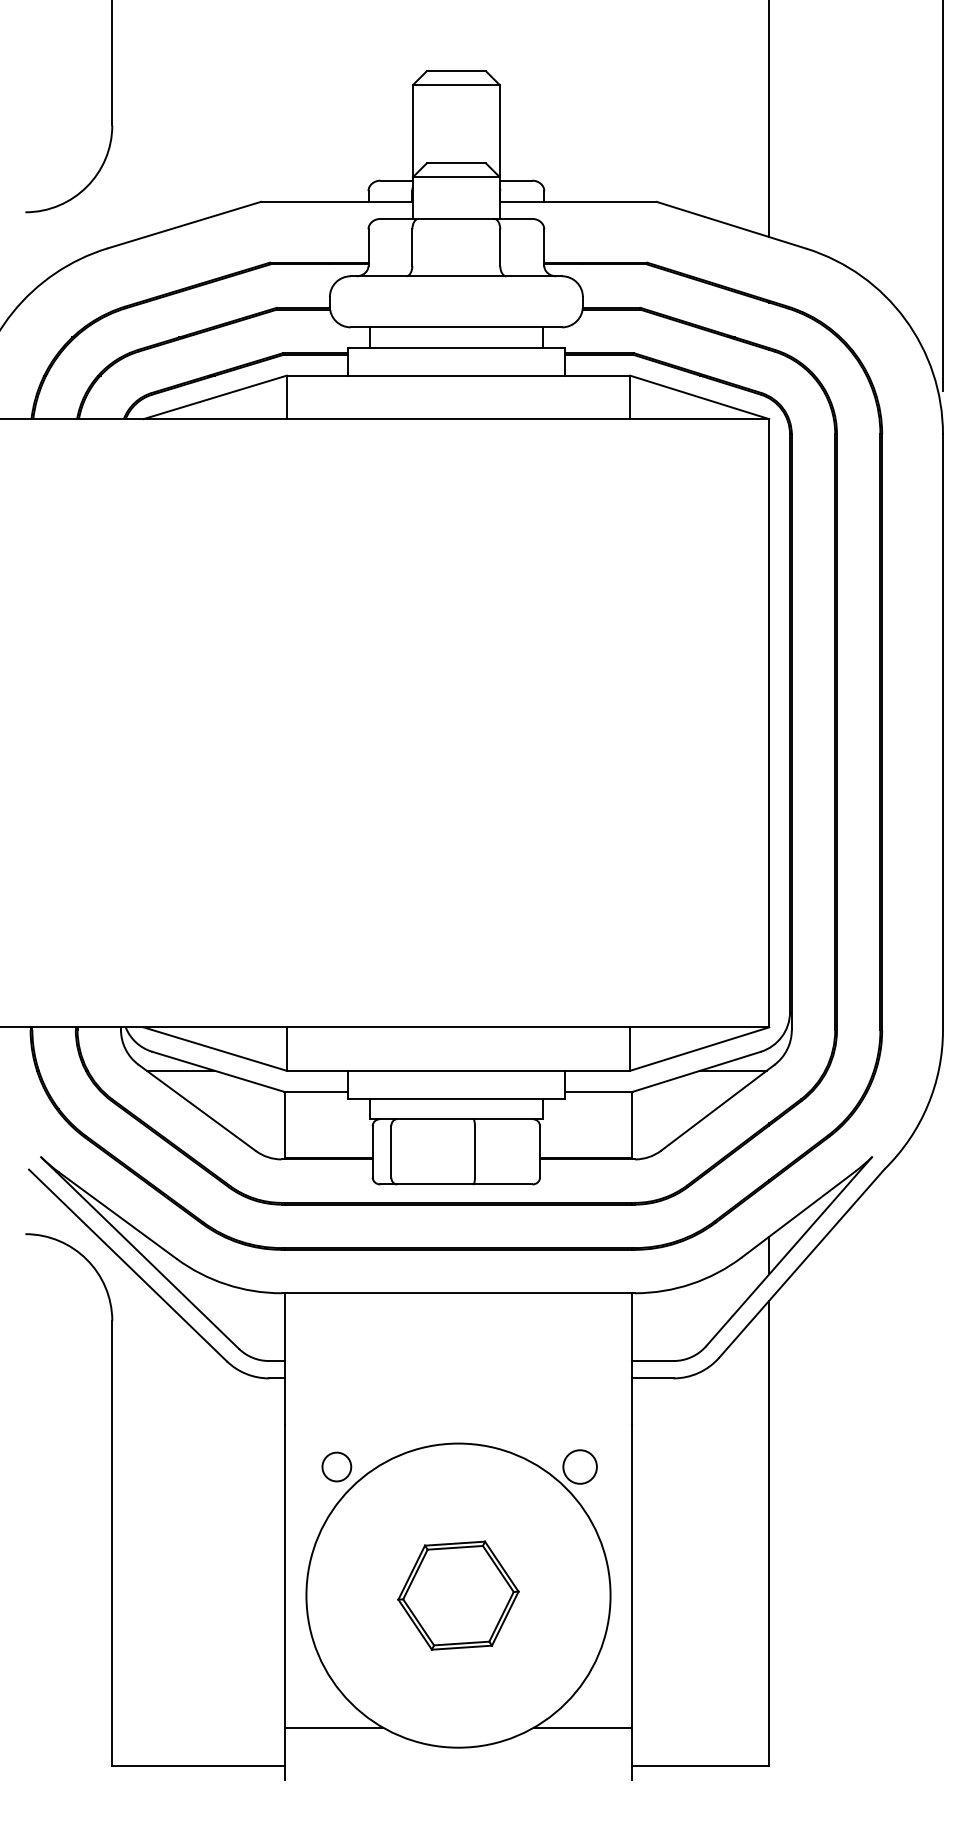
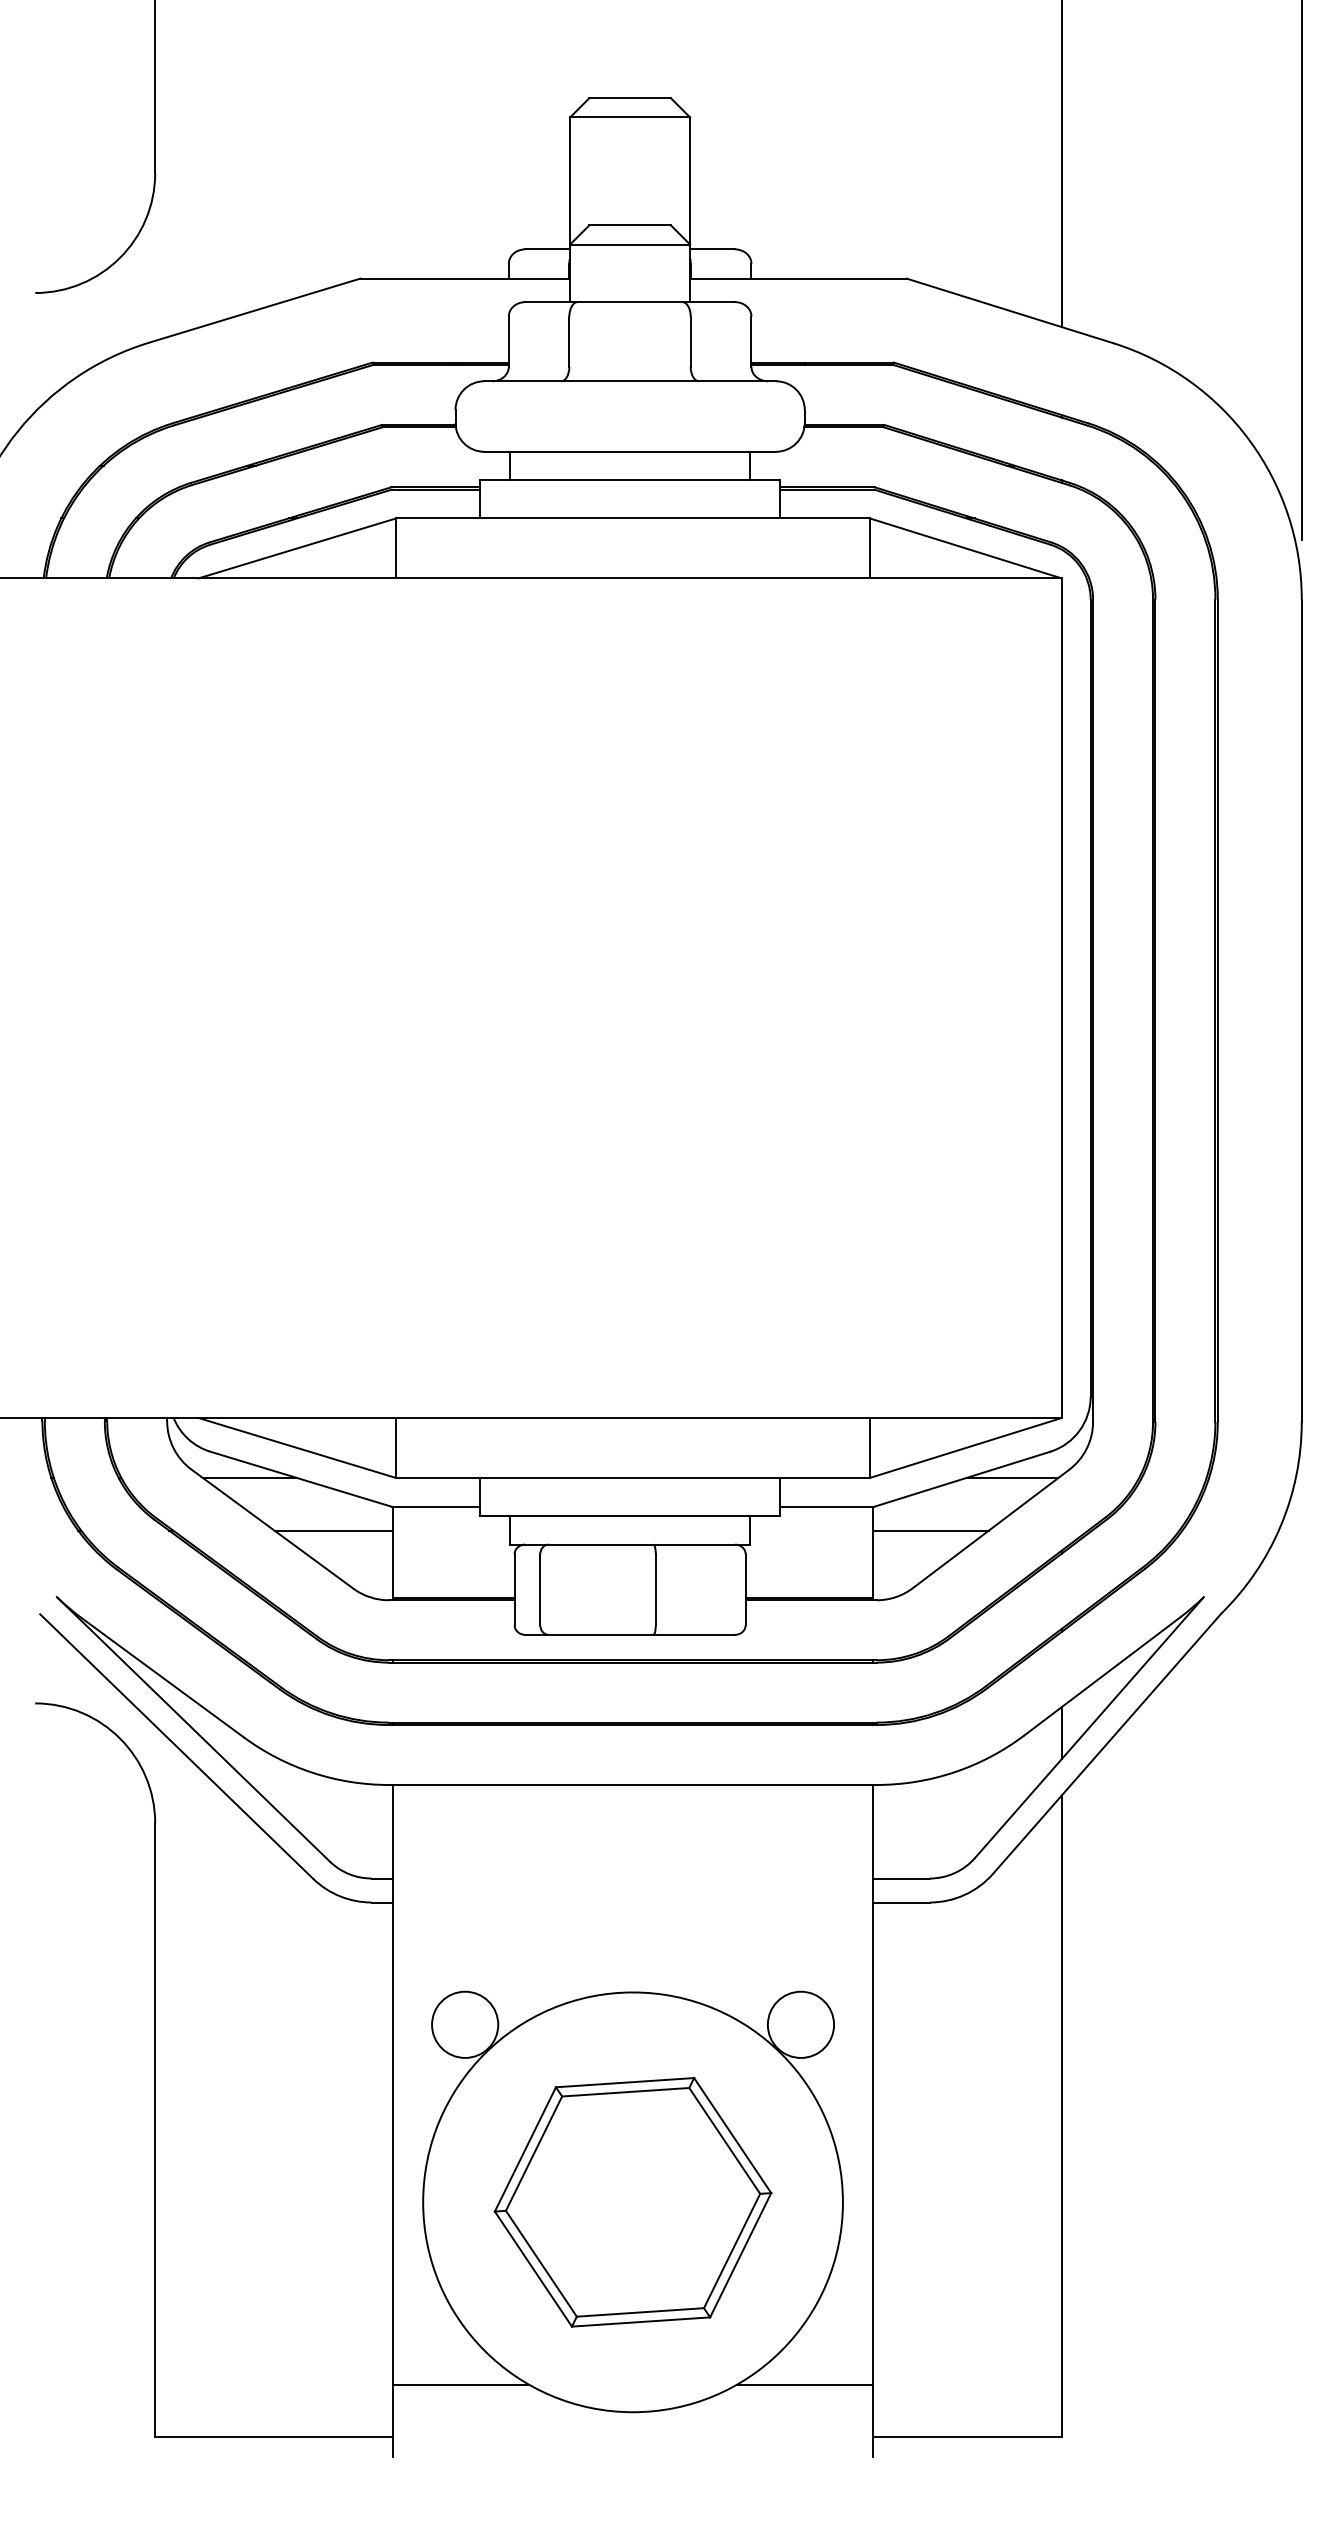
line: (241, 1108) -> (333, 1530), added
line: (674, 1108) -> (930, 1530), added
circle: (337, 1466) -> (465, 2024), size x1.67
circle: (579, 1466) -> (800, 2024), size x1.43
part: (458, 1595) -> (632, 2202), size x1.67

